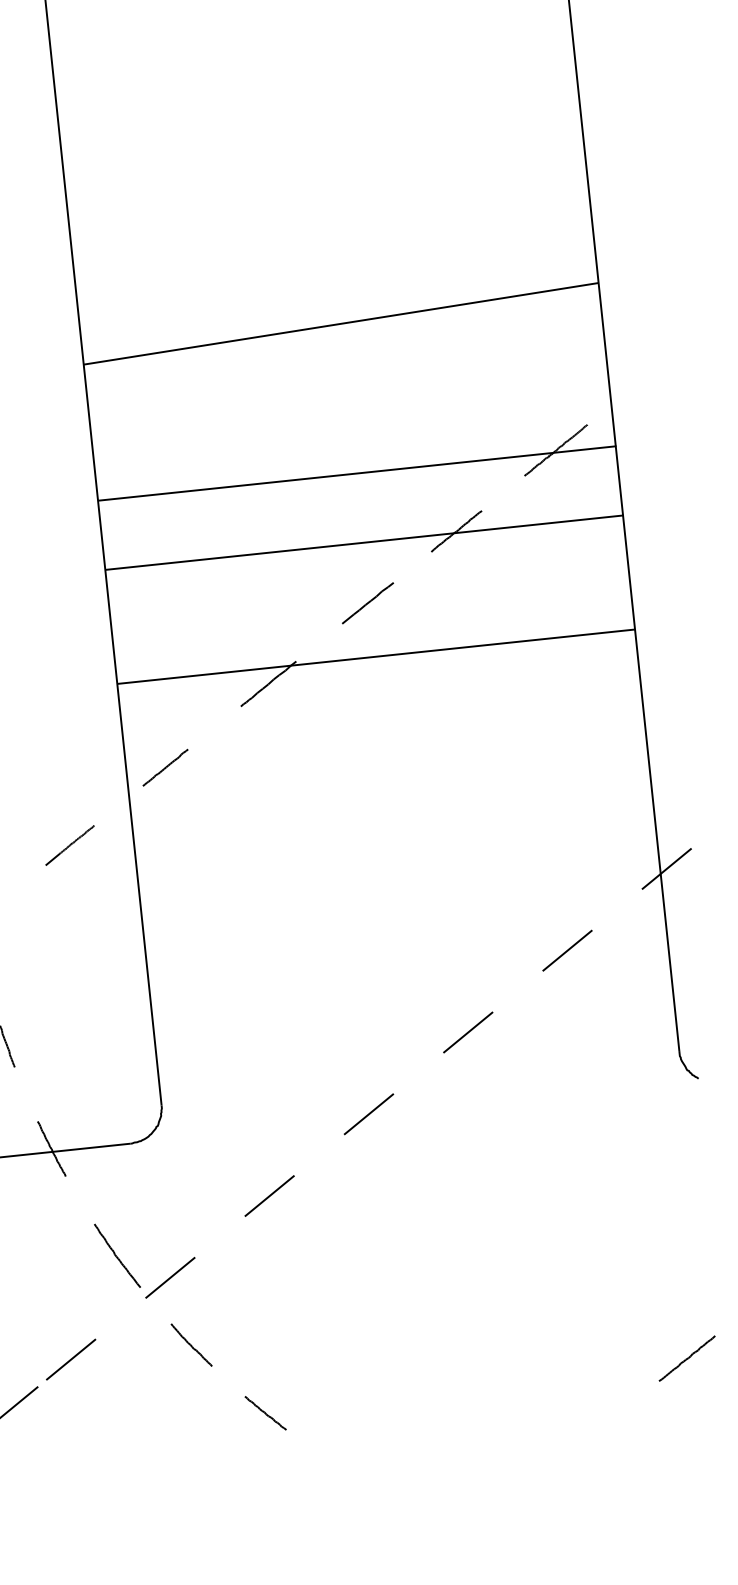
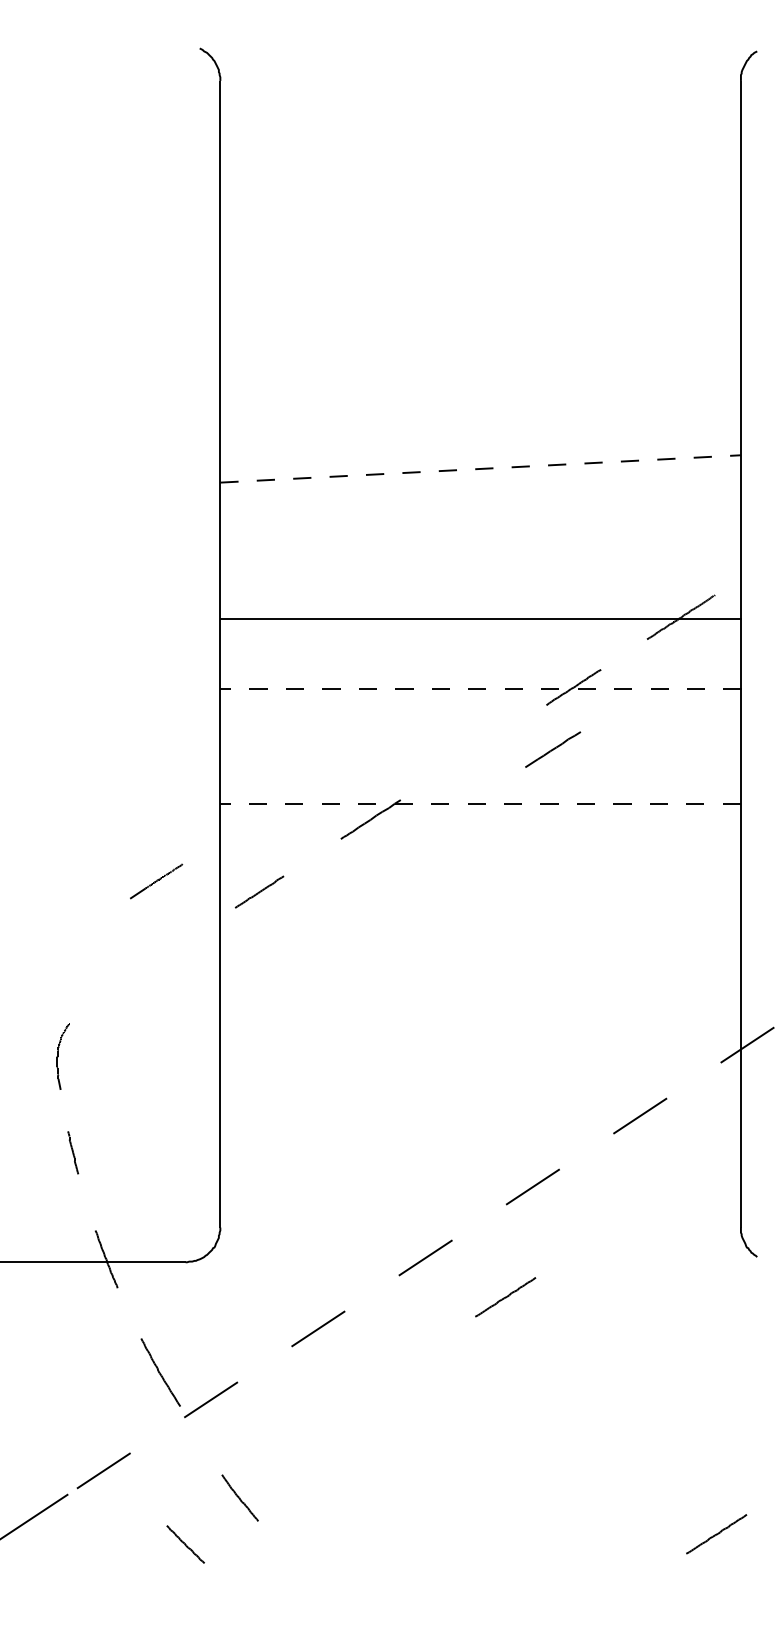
line: (340, 323) -> (480, 468), solid -> dashed
line: (365, 543) -> (481, 689), solid -> dashed
line: (368, 603) -> (553, 749), moved
line: (375, 656) -> (480, 803), solid -> dashed
line: (70, 845) -> (156, 881), moved
line: (452, 1145) -> (505, 1297), added
line: (190, 1344) -> (239, 1497), moved
line: (265, 1413) -> (185, 1544), moved

